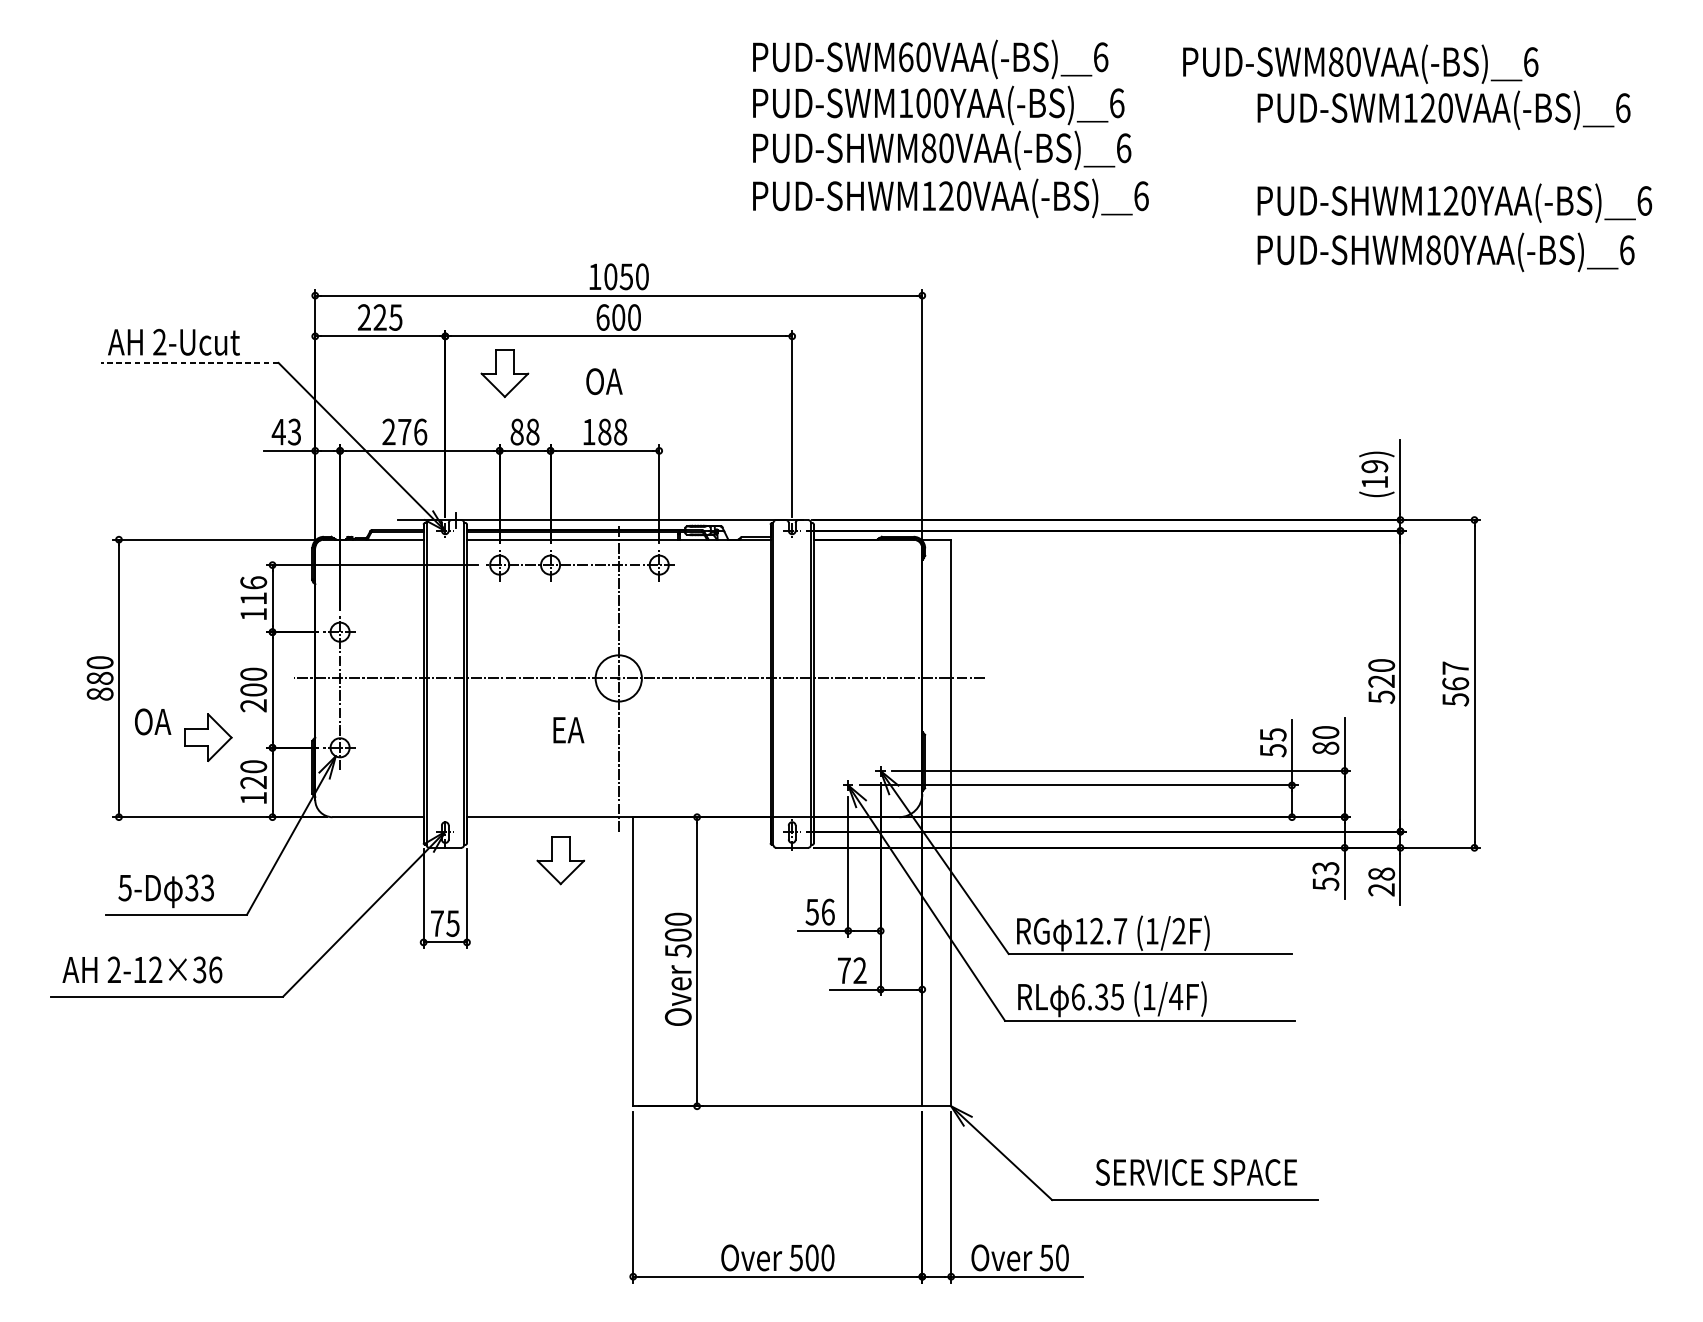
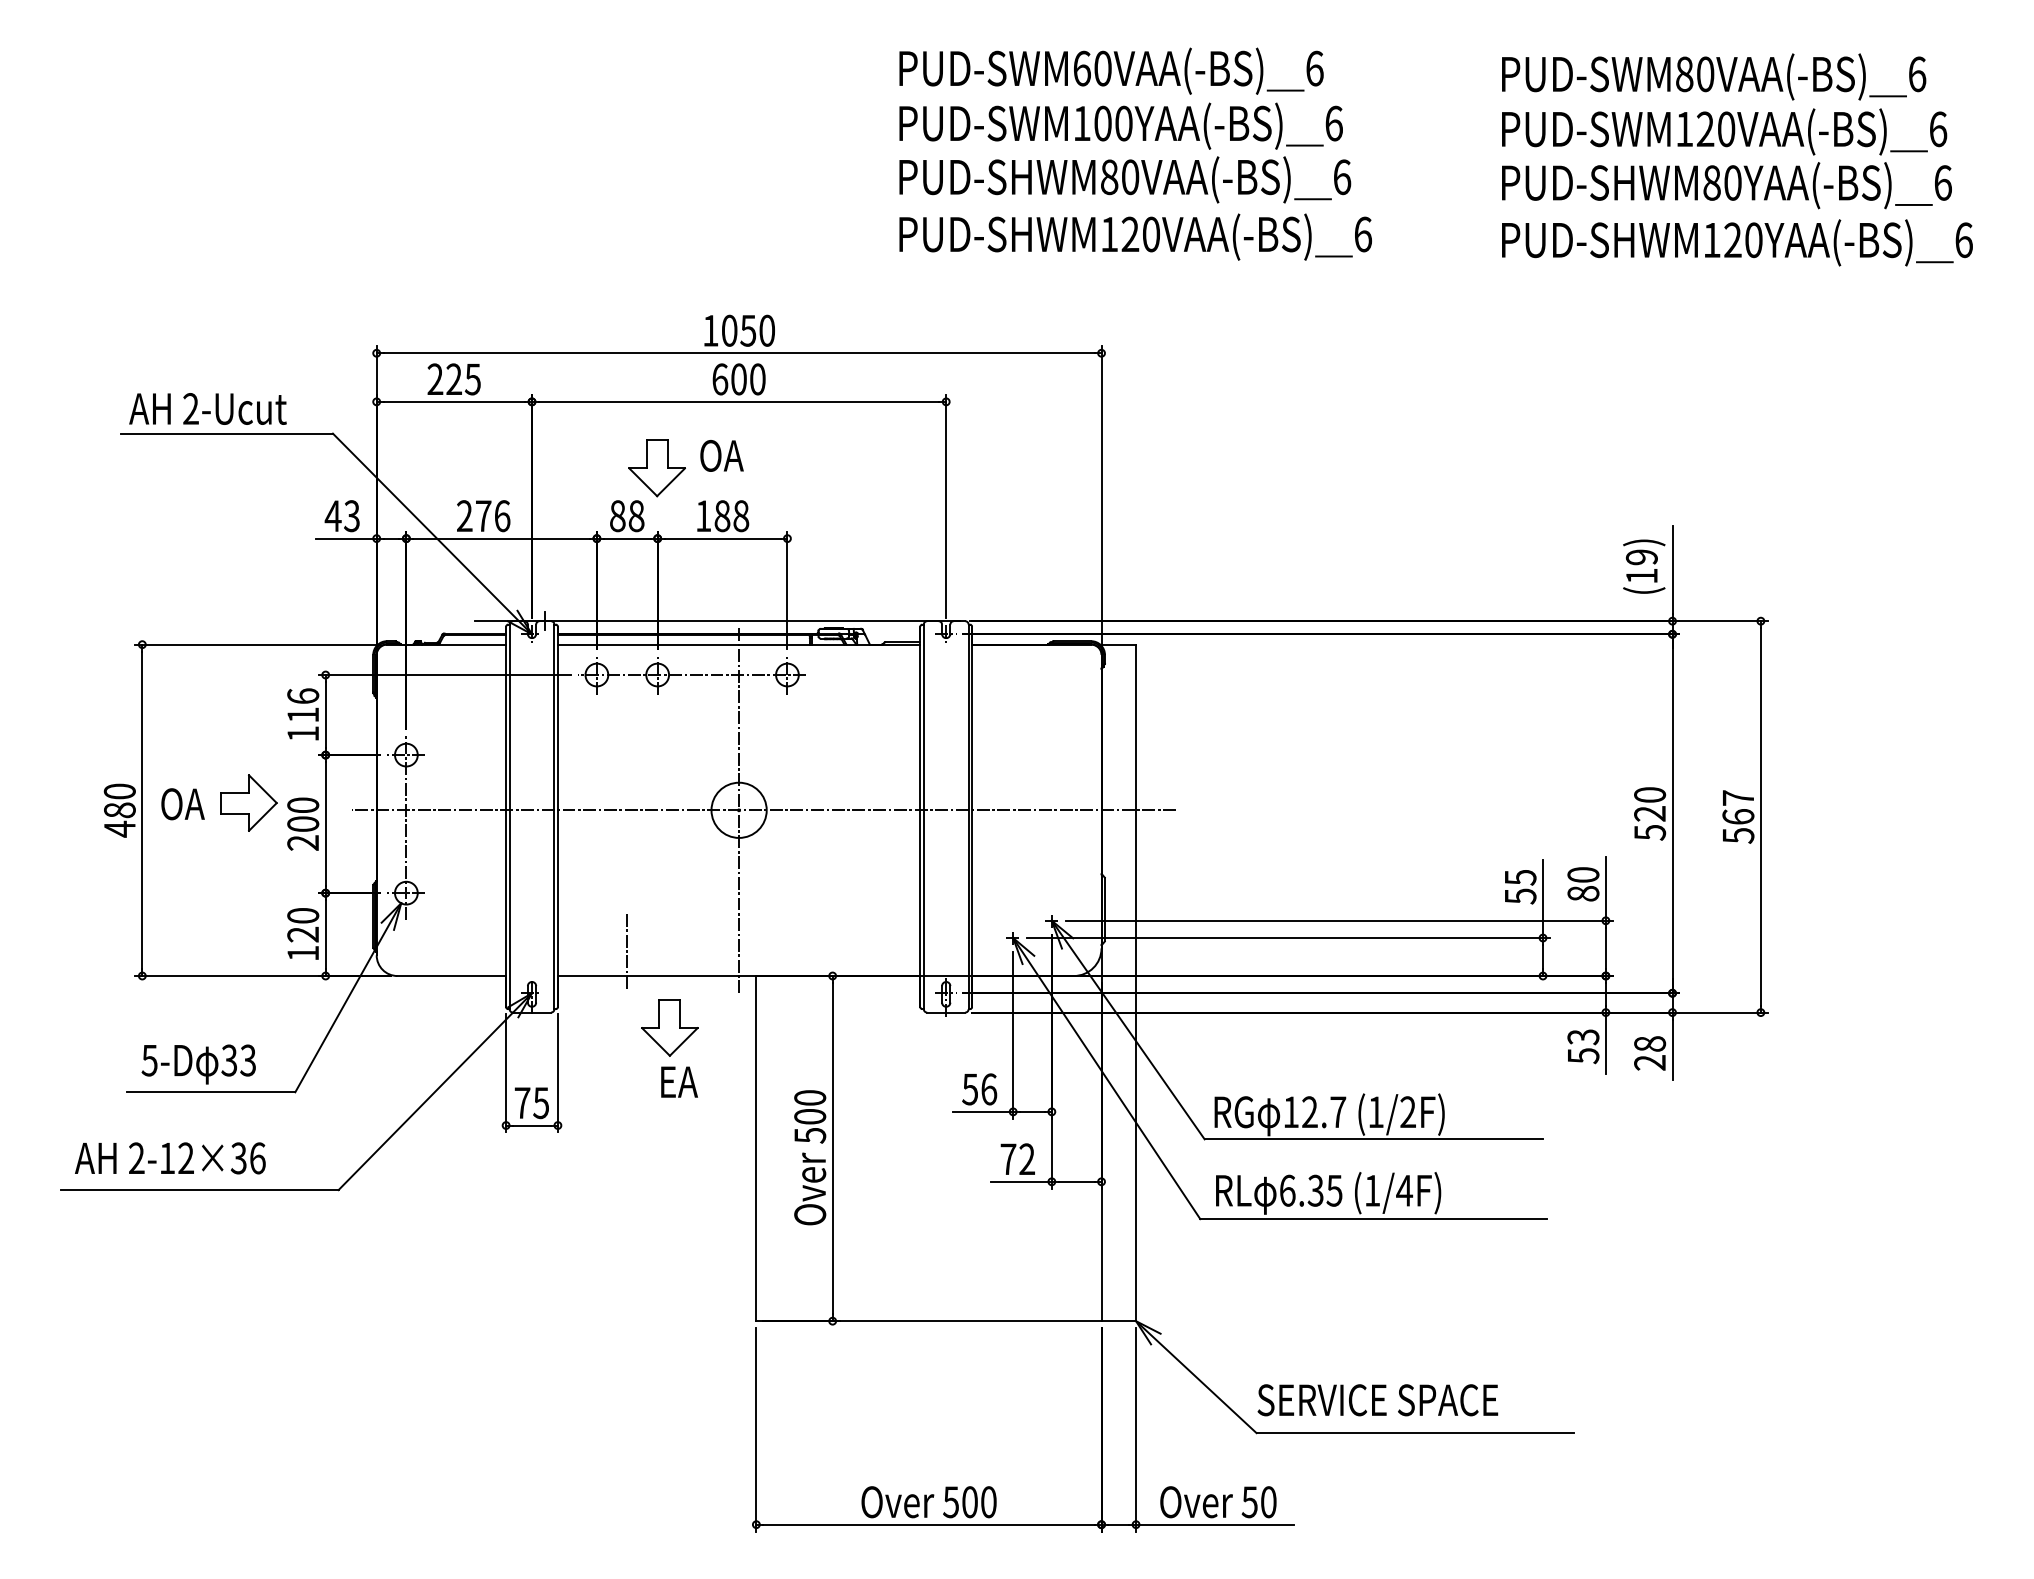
text: (1361, 63) -> (1714, 76), moved
text: (1445, 252) -> (1726, 185), moved
line: (189, 362) -> (226, 433), dashed -> solid
part: (504, 373) -> (656, 468), moved
text: (99, 693) -> (119, 828), 880 -> 480
text: (152, 722) -> (182, 804), moved
text: (568, 729) -> (679, 1081), moved
part: (207, 737) -> (248, 802), moved
line: (525, 795) -> (627, 950), added
text: (1196, 1172) -> (1377, 1400), moved

